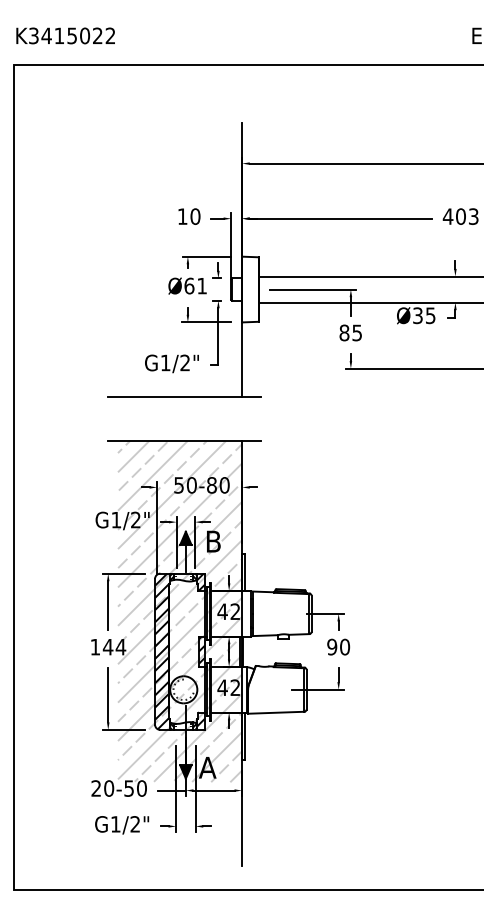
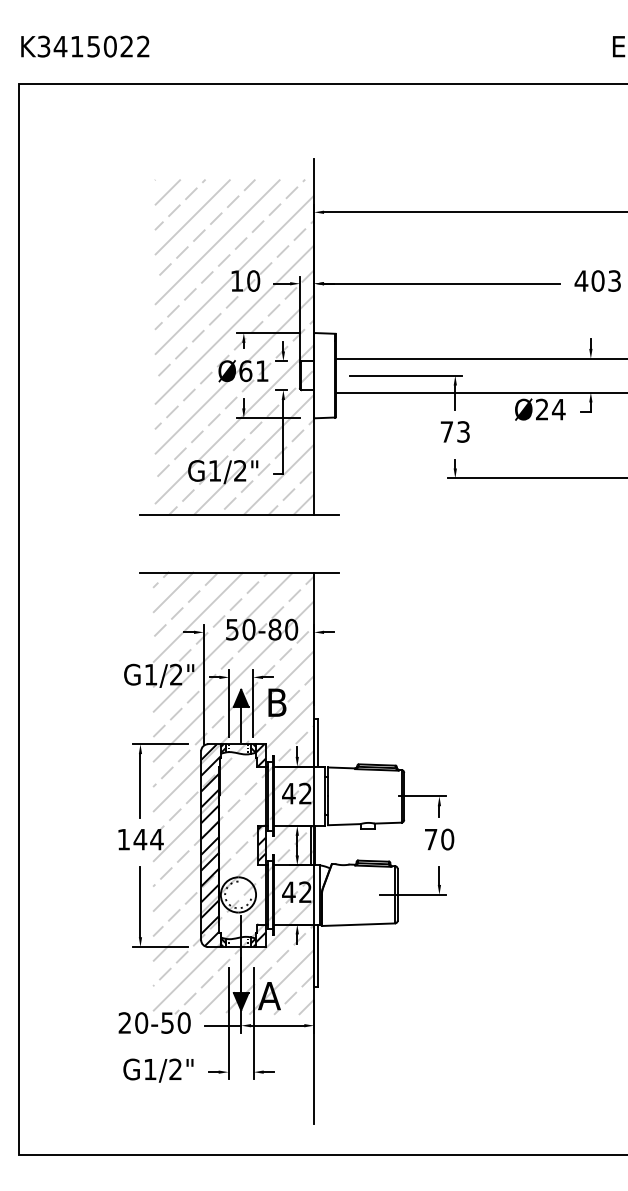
hatch: (180, 267) -> (234, 346), added
text: (424, 315) -> (550, 409), Ø35 -> Ø24
text: (350, 332) -> (454, 431), 85 -> 73
text: (331, 647) -> (430, 839), 90 -> 70

